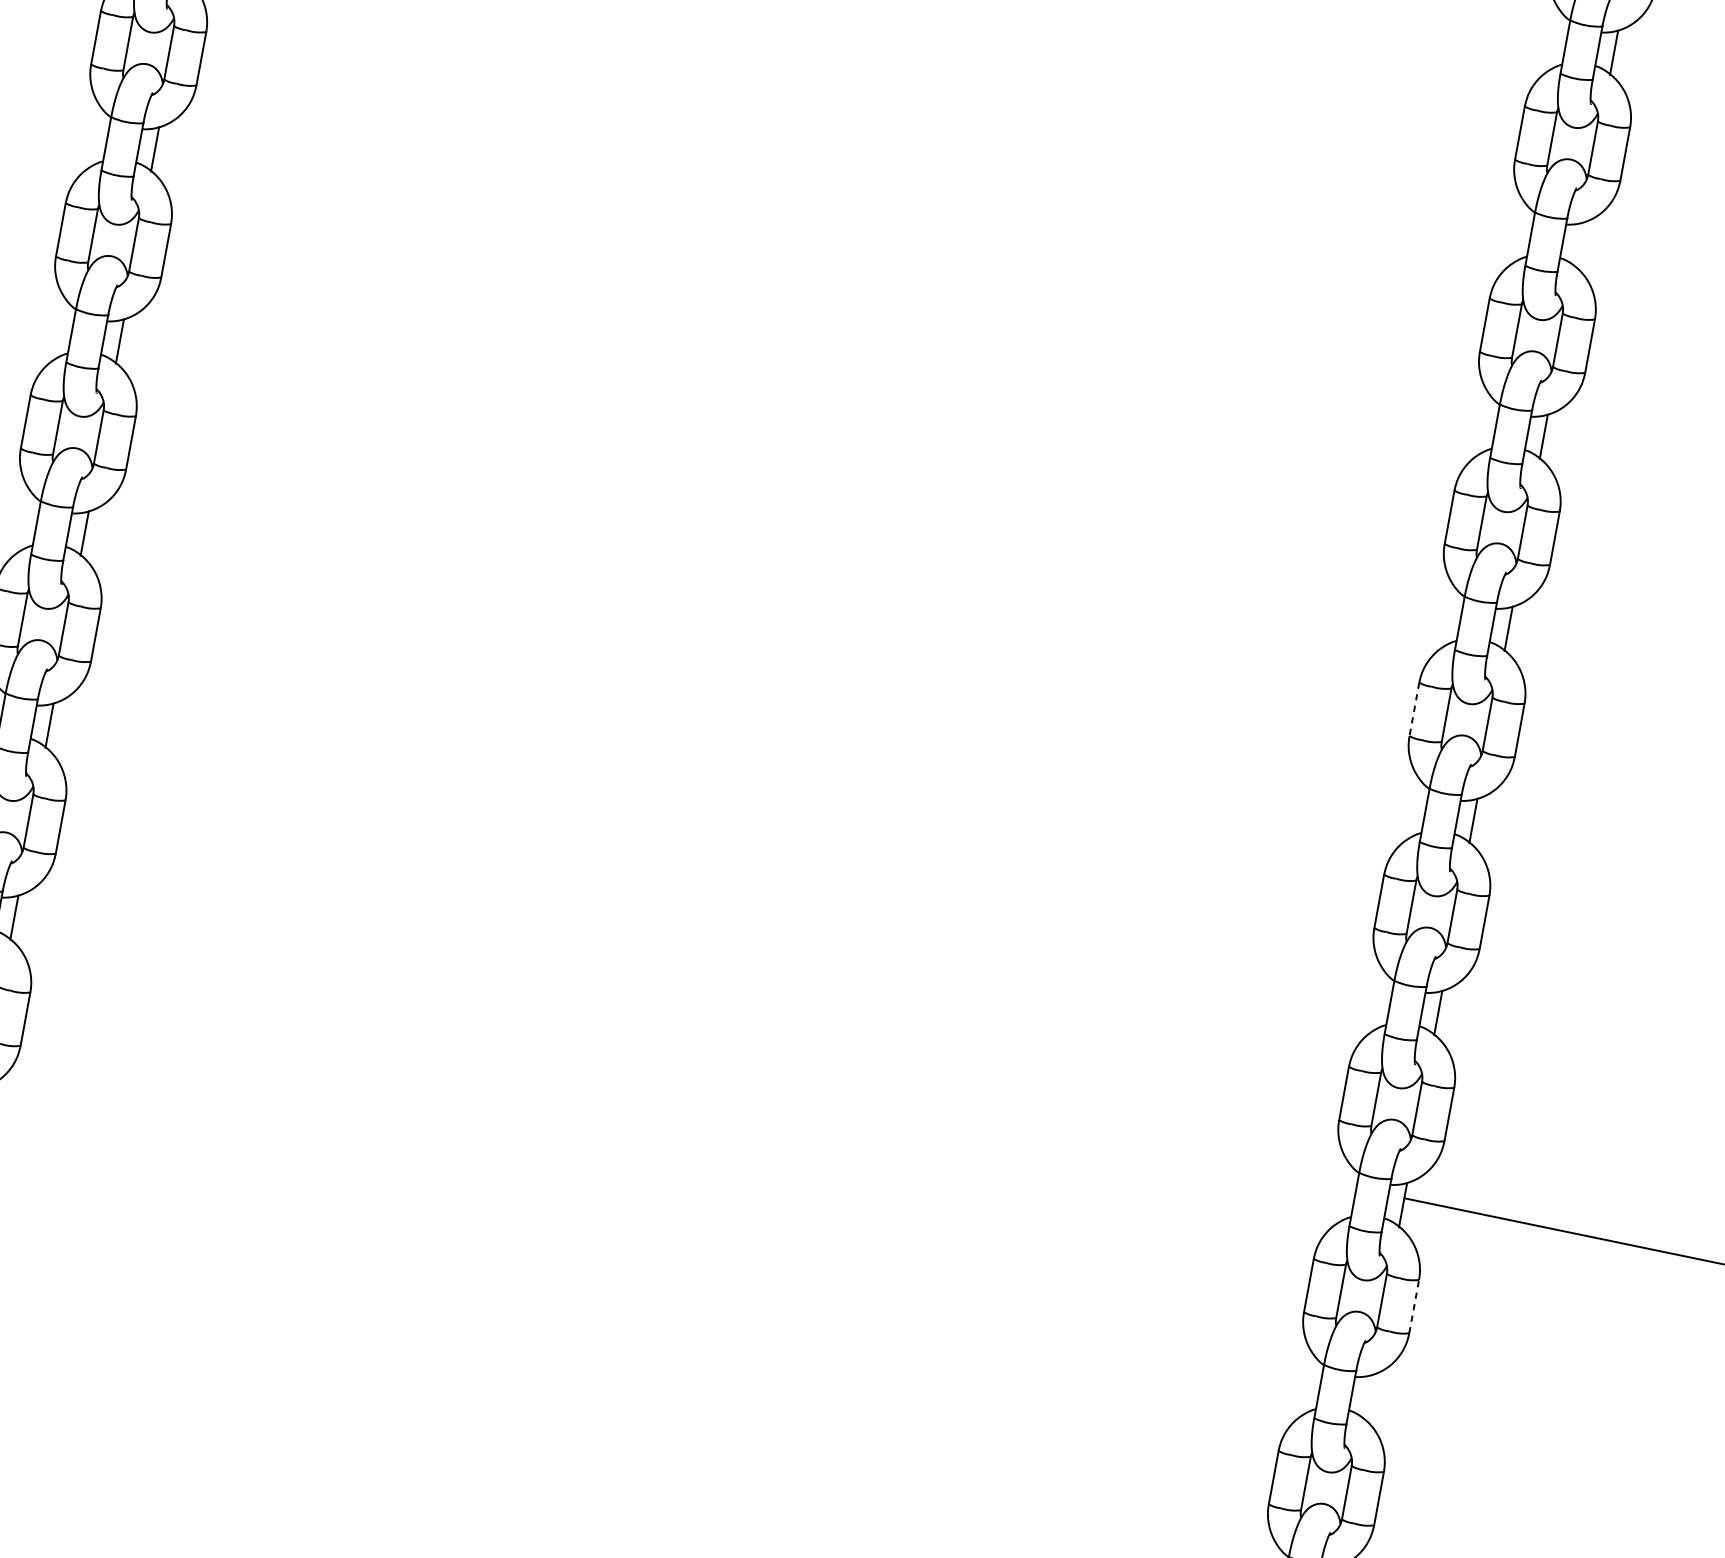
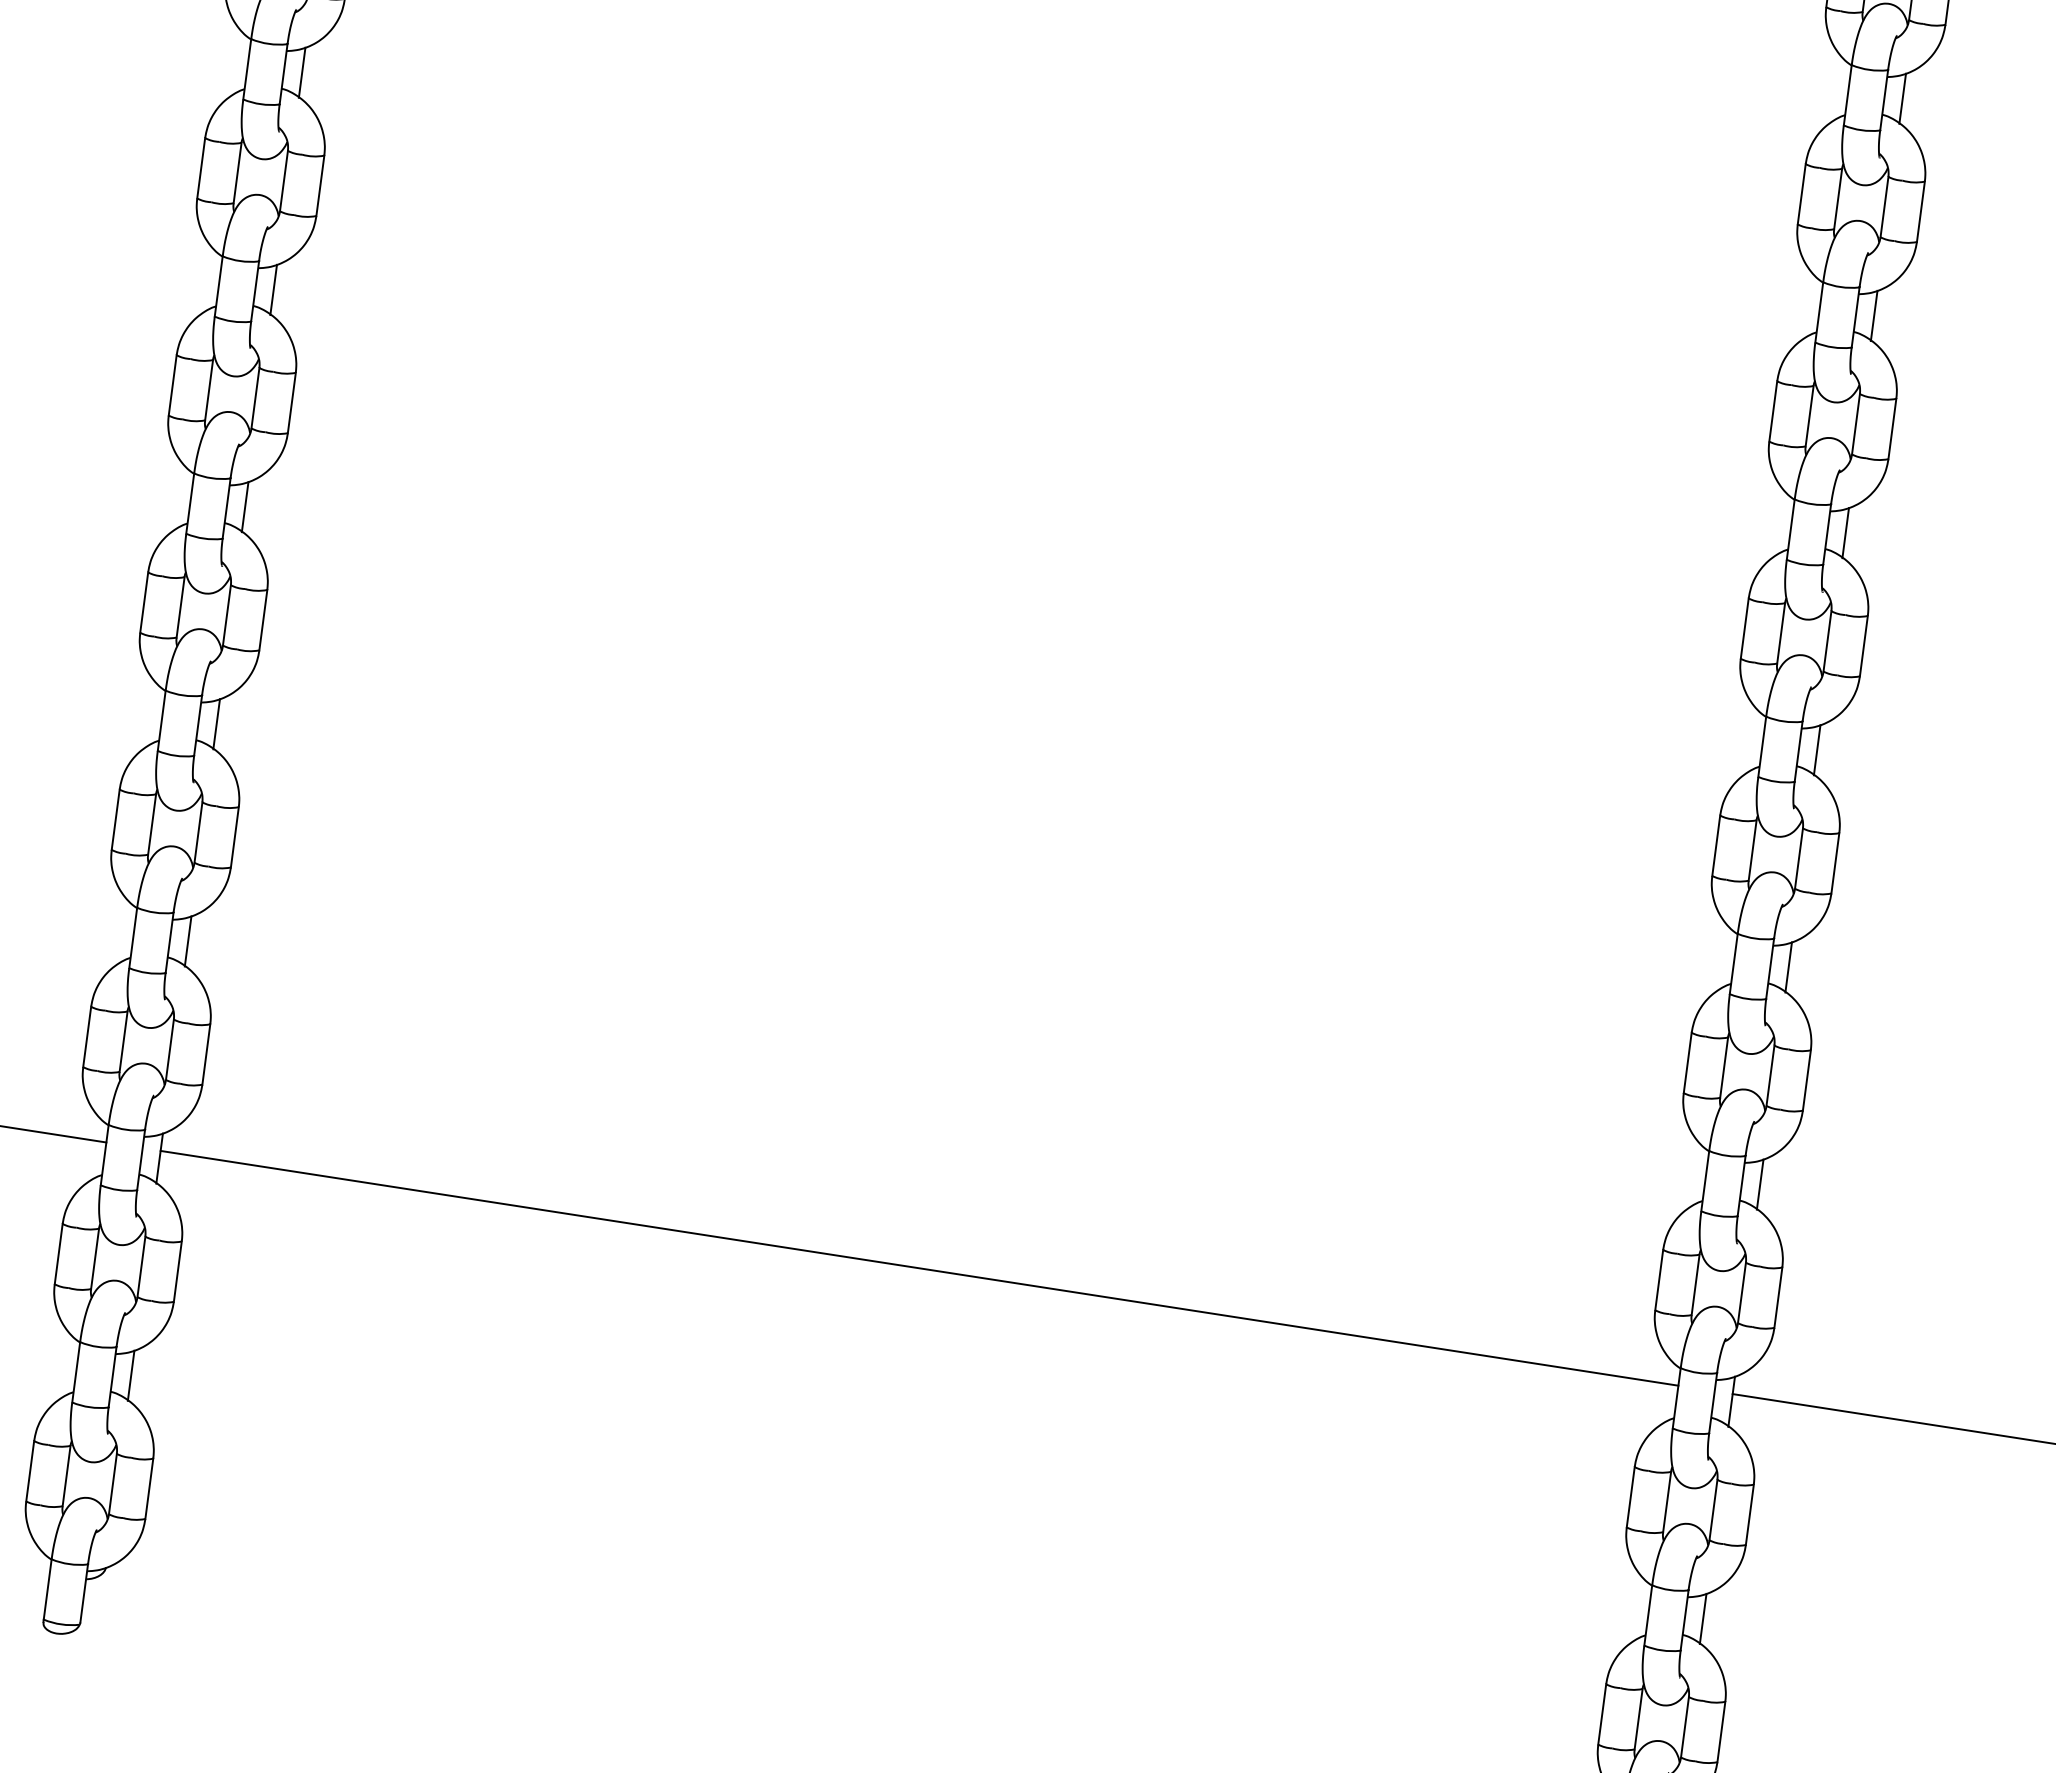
line: (1578, 244) -> (1873, 315), added
line: (1414, 710) -> (1716, 846), dashed -> solid
line: (686, 1048) -> (919, 1267), added
line: (1413, 1306) -> (1749, 1514), dashed -> solid
line: (1367, 1396) -> (1702, 1618), added

